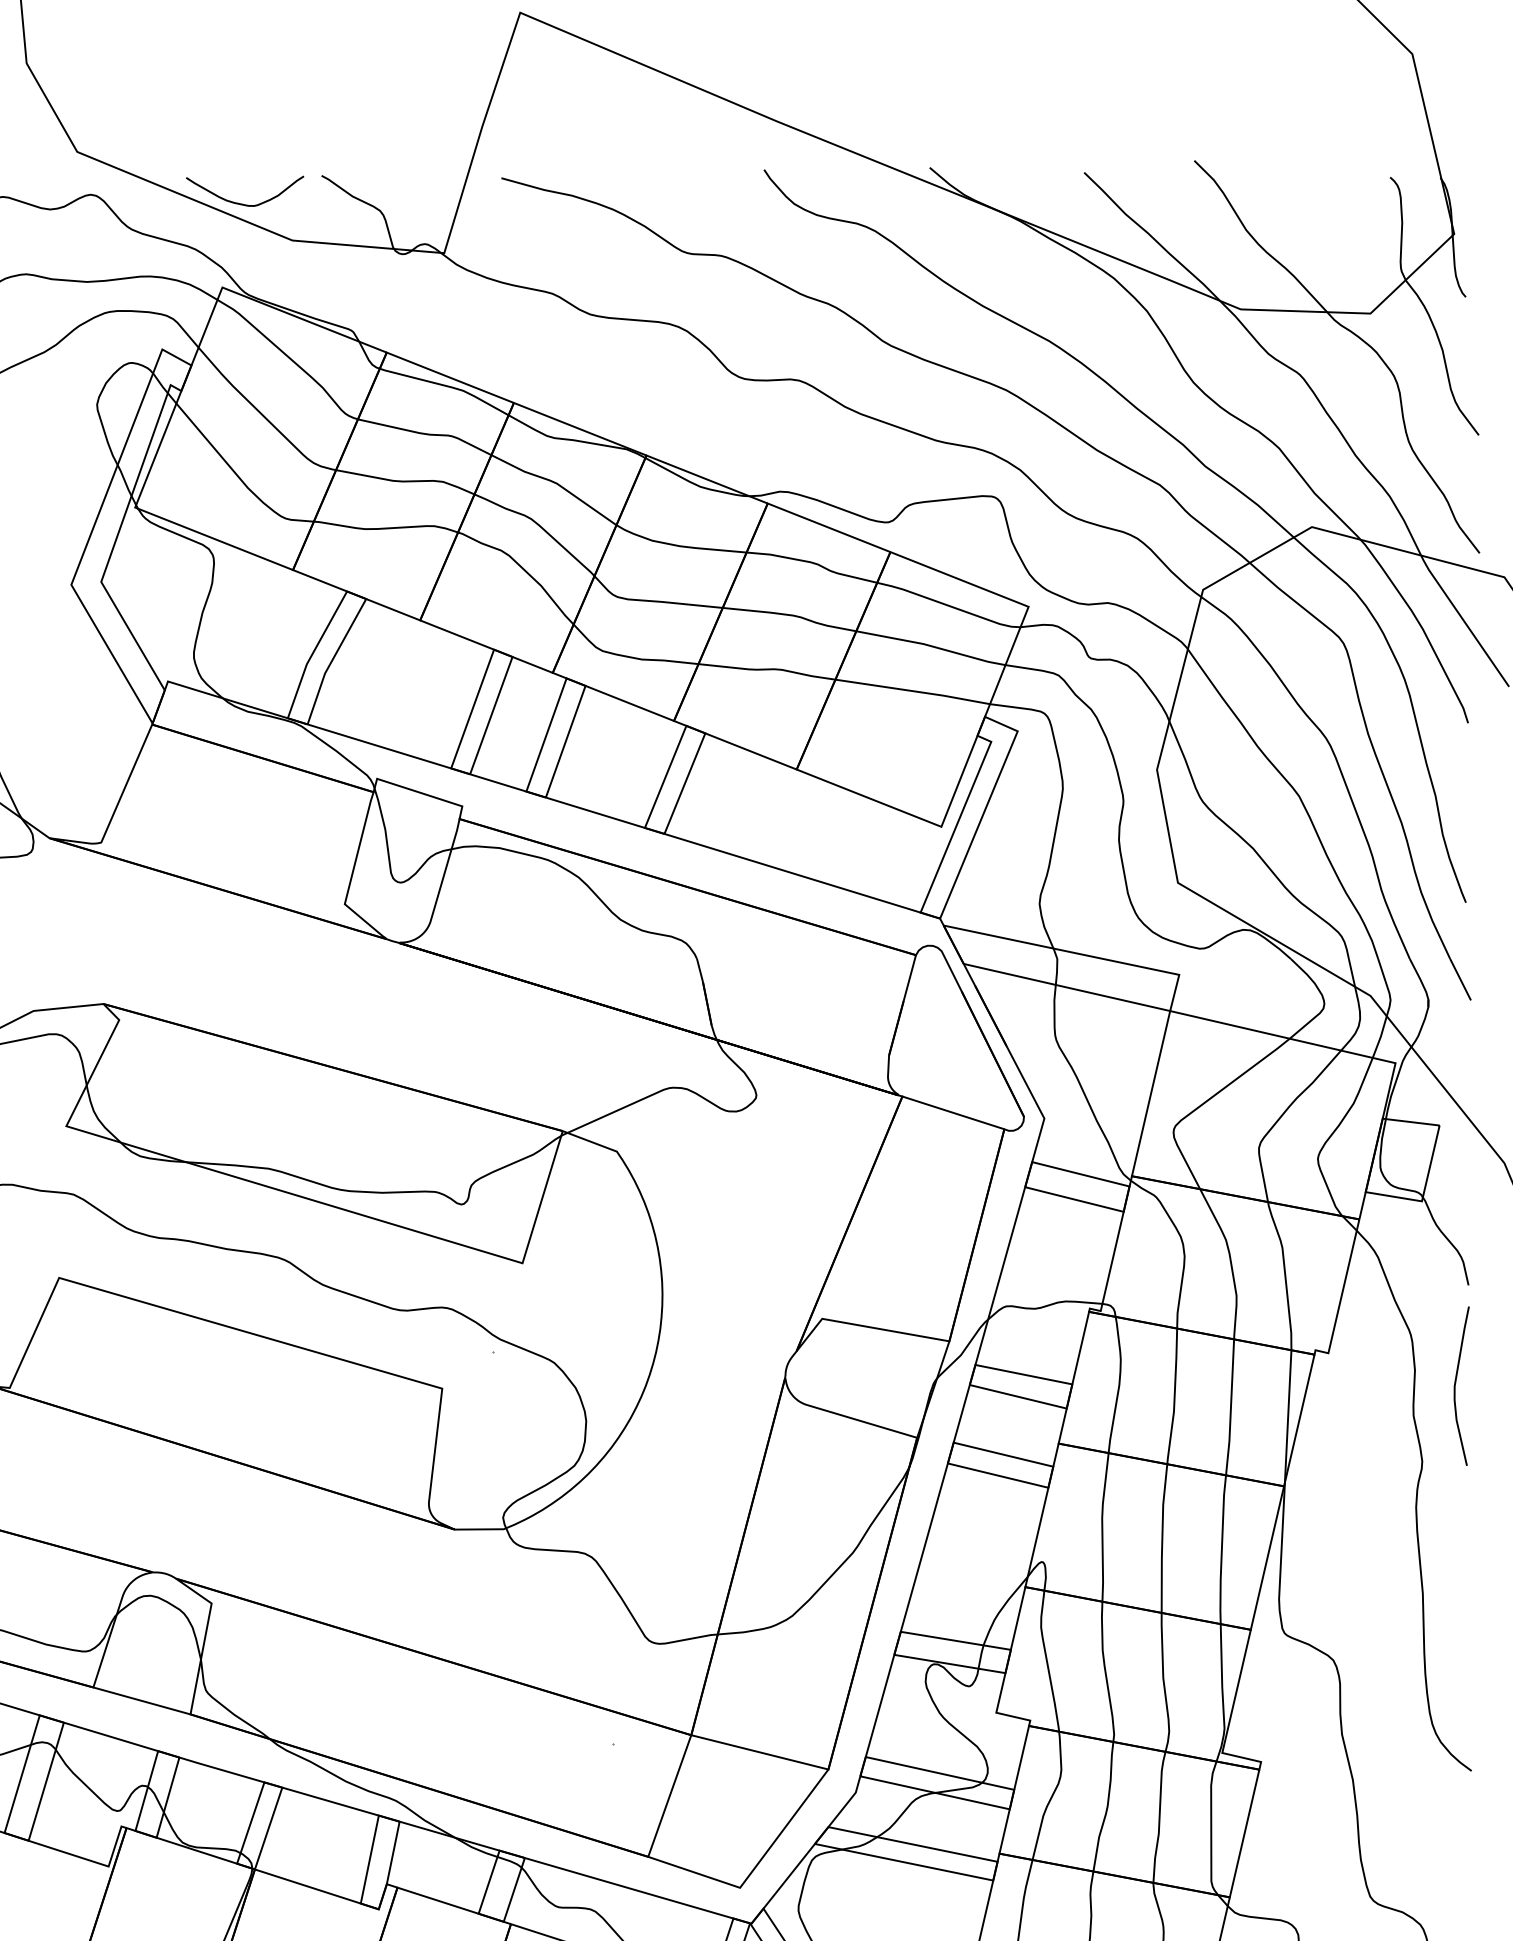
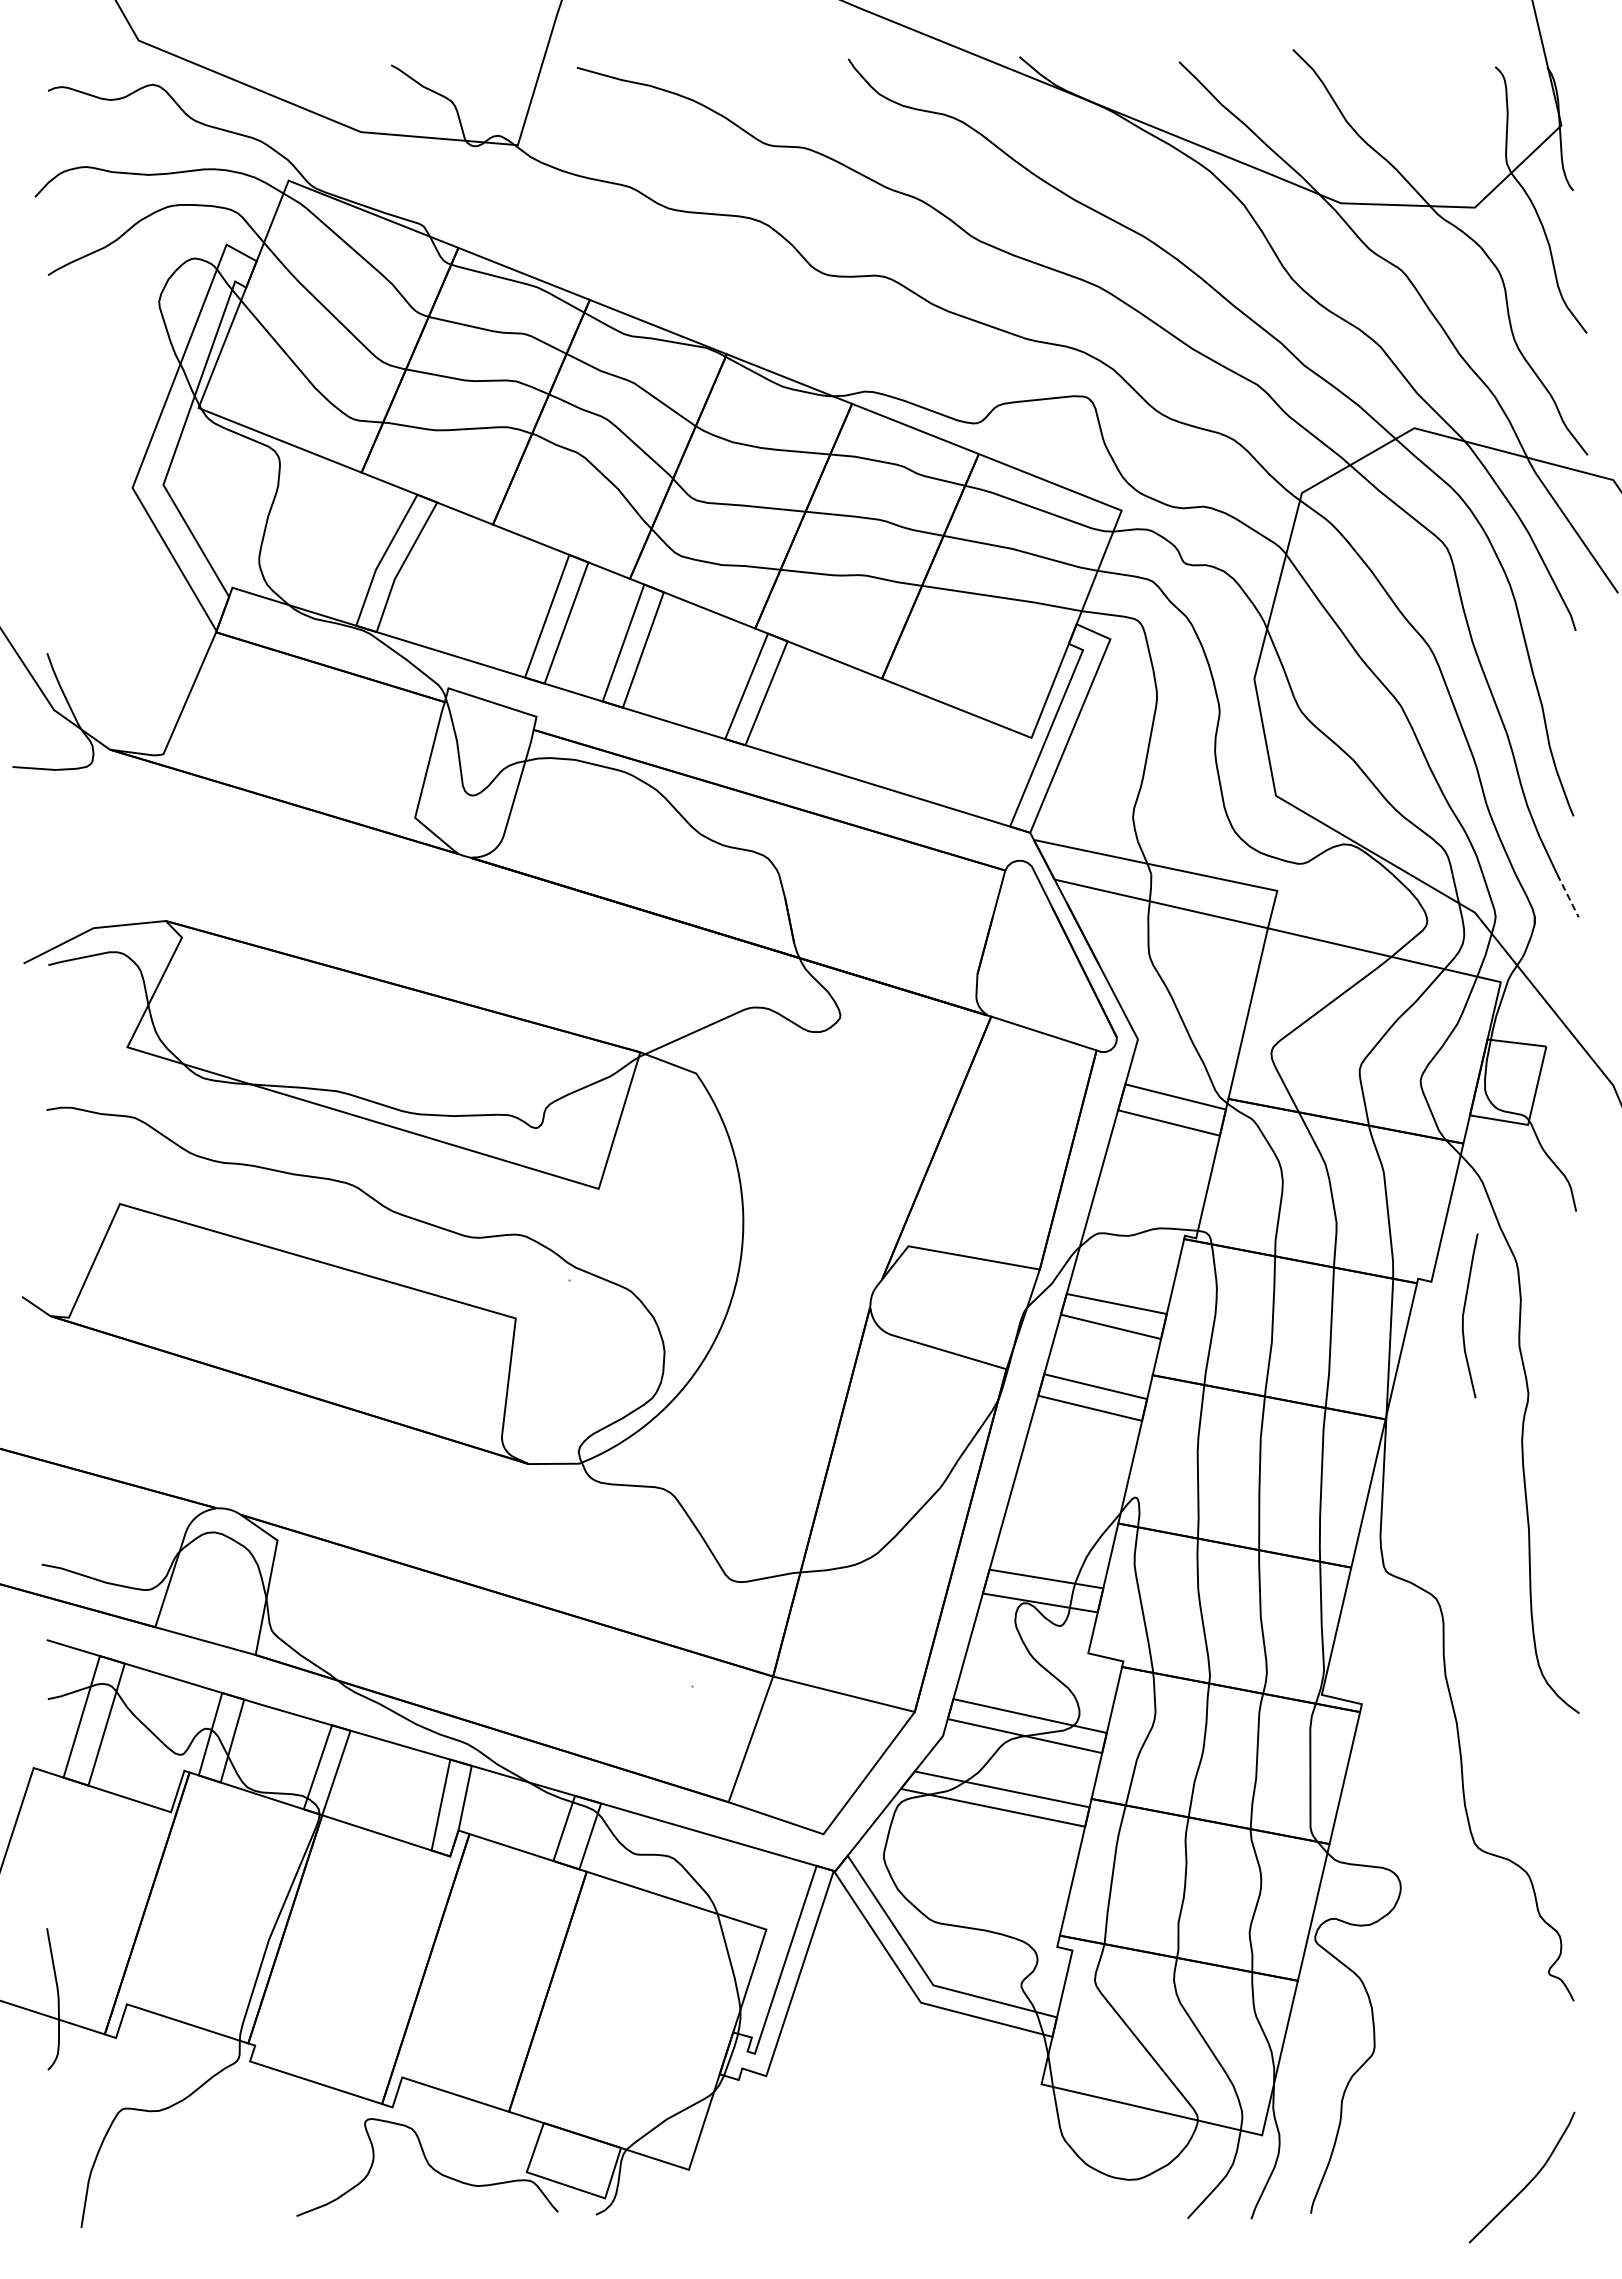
curve: (241, 203) -> (308, 93), removed
line: (1461, 979) -> (1568, 895), solid -> dashed
curve: (1456, 1384) -> (1464, 1314), moved

